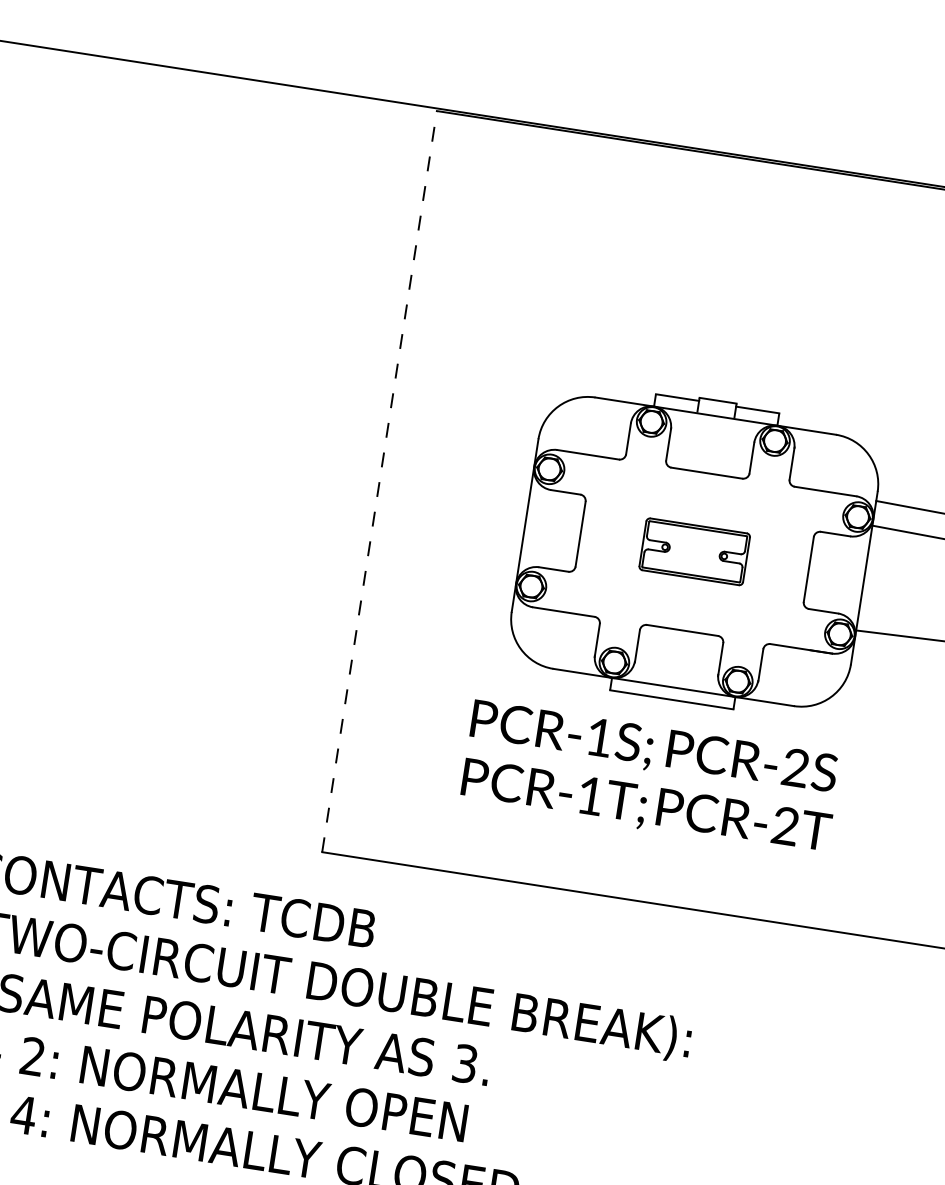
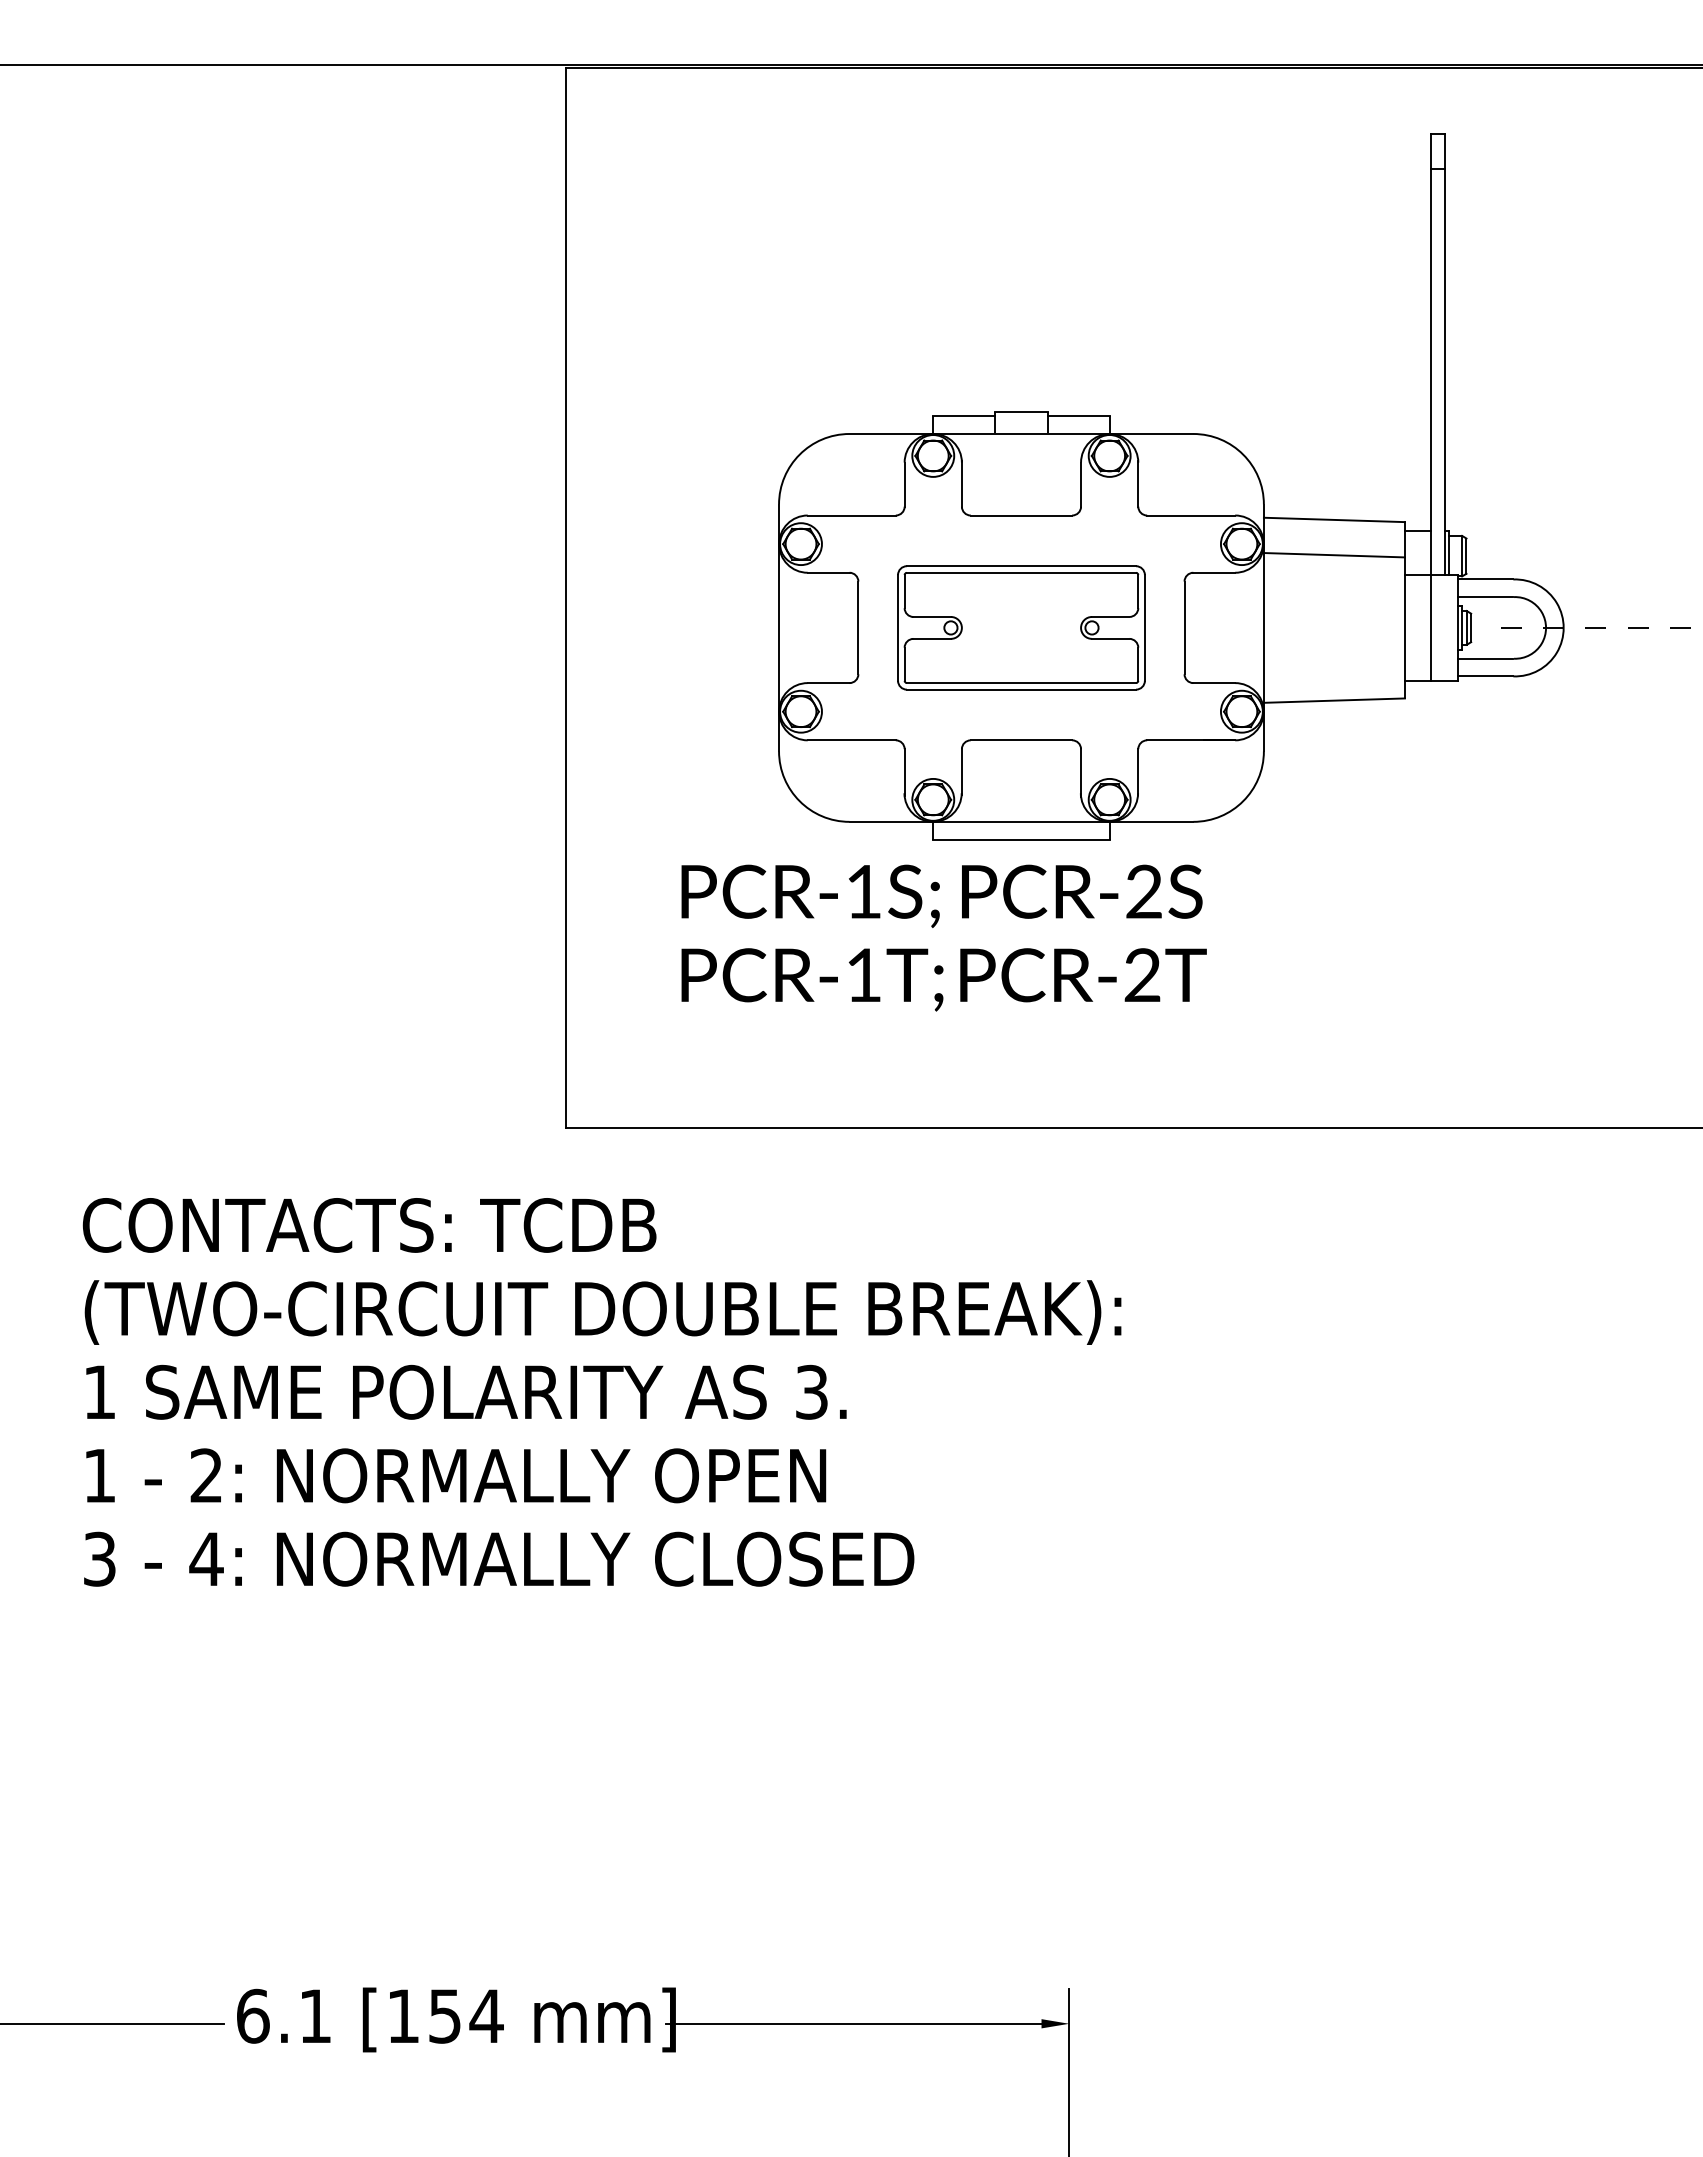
line: (379, 481) -> (566, 598), dashed -> solid
part: (694, 551) -> (1021, 627), size x1.67
text: (650, 778) -> (943, 937), moved

